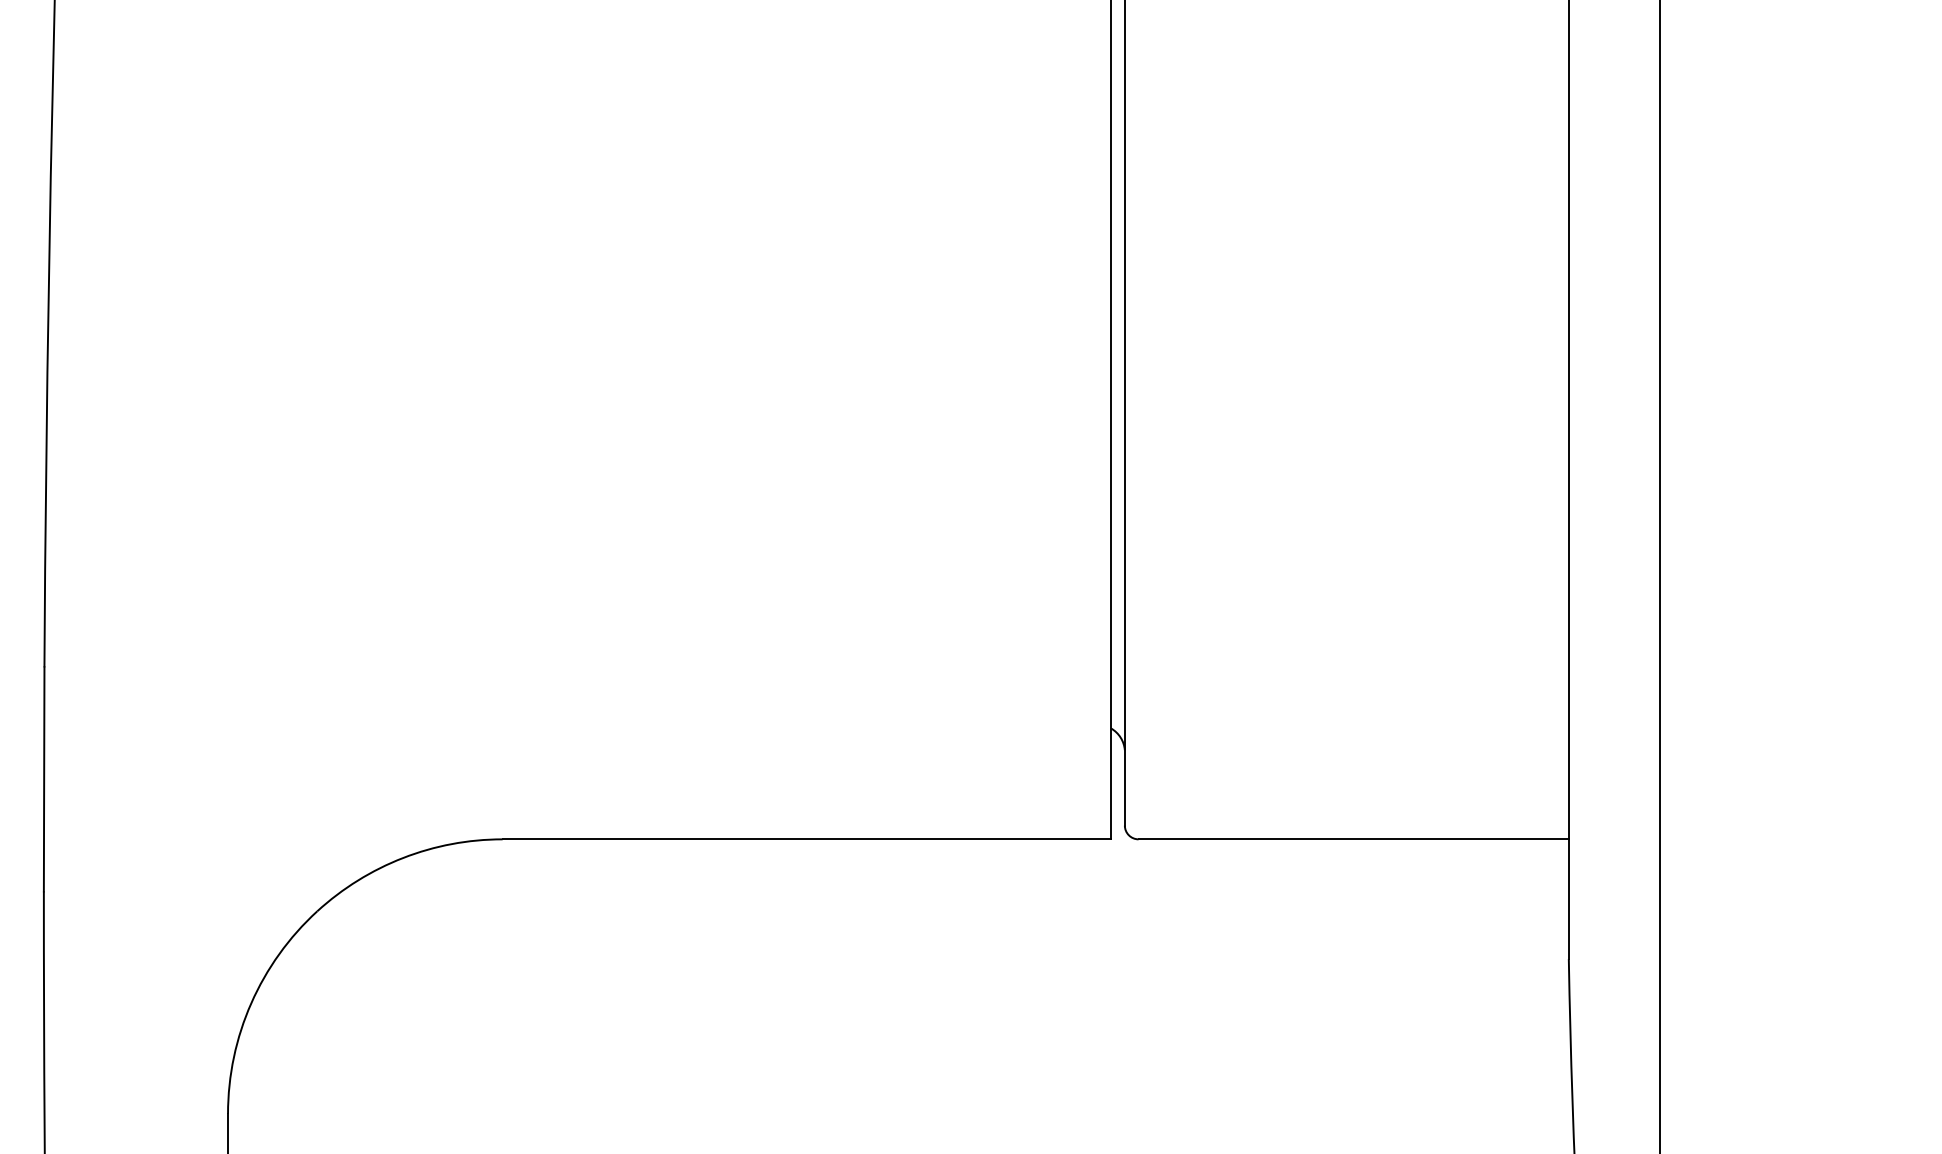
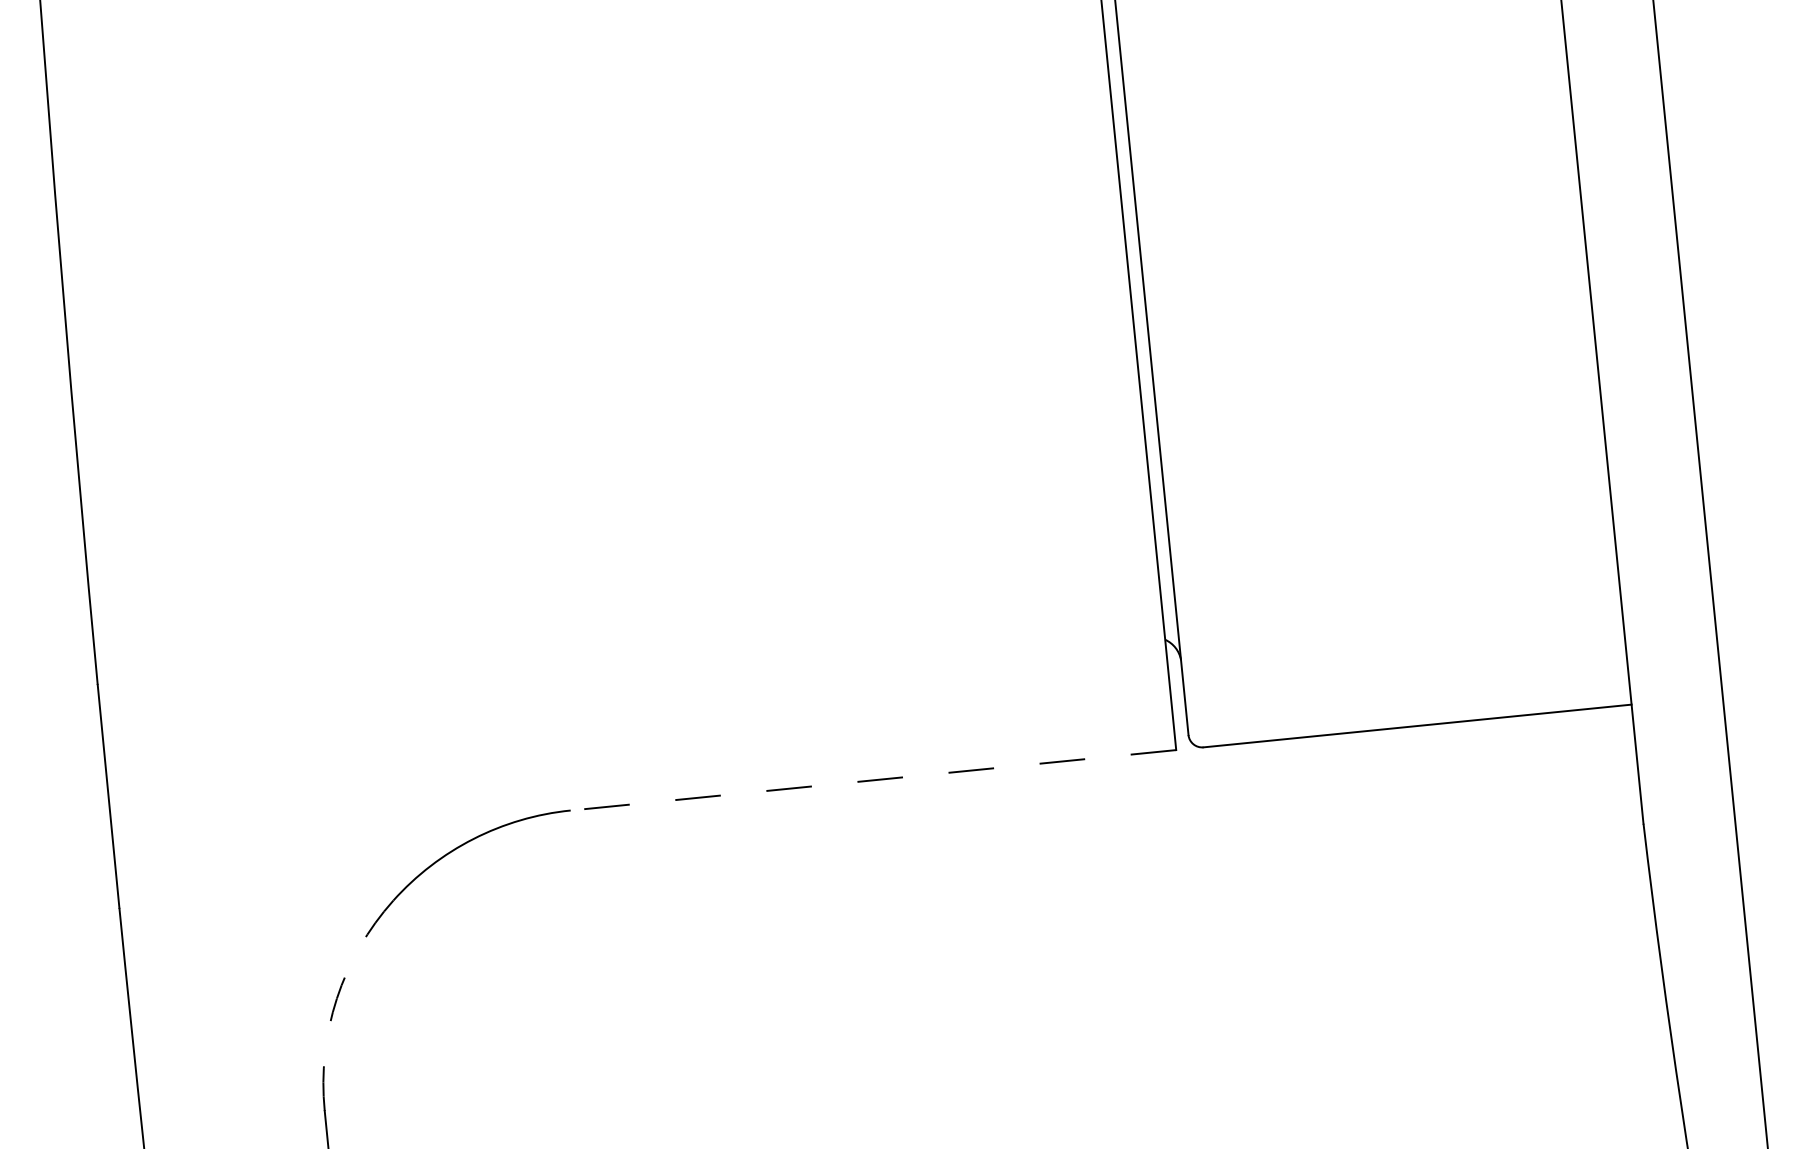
line: (806, 839) -> (873, 780), solid -> dashed
arc: (251, 1003) -> (337, 998), solid -> dashed

